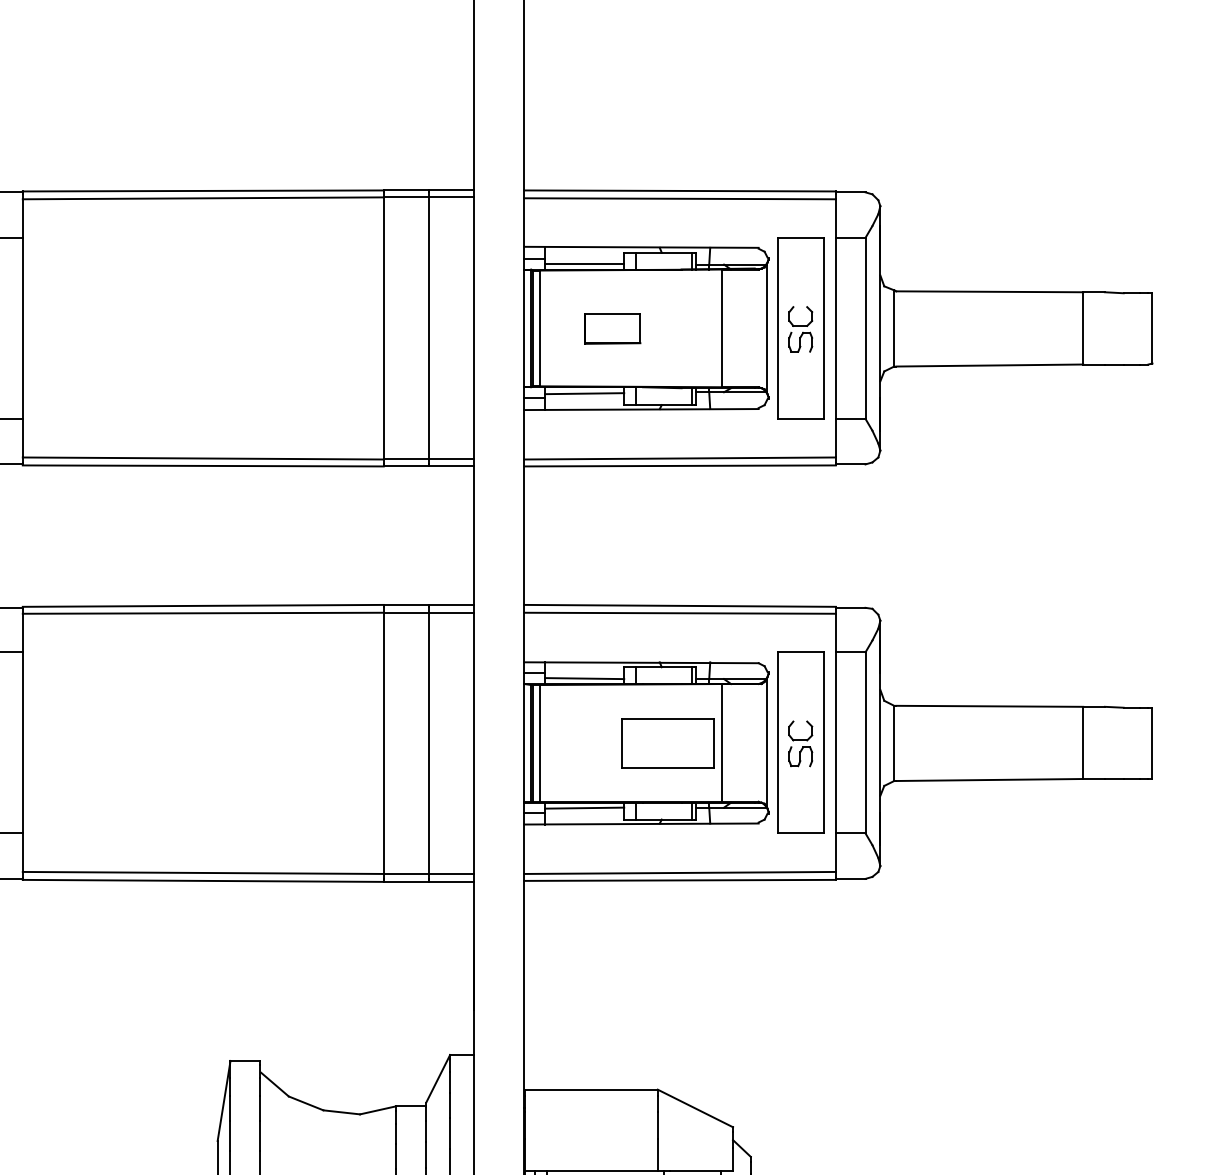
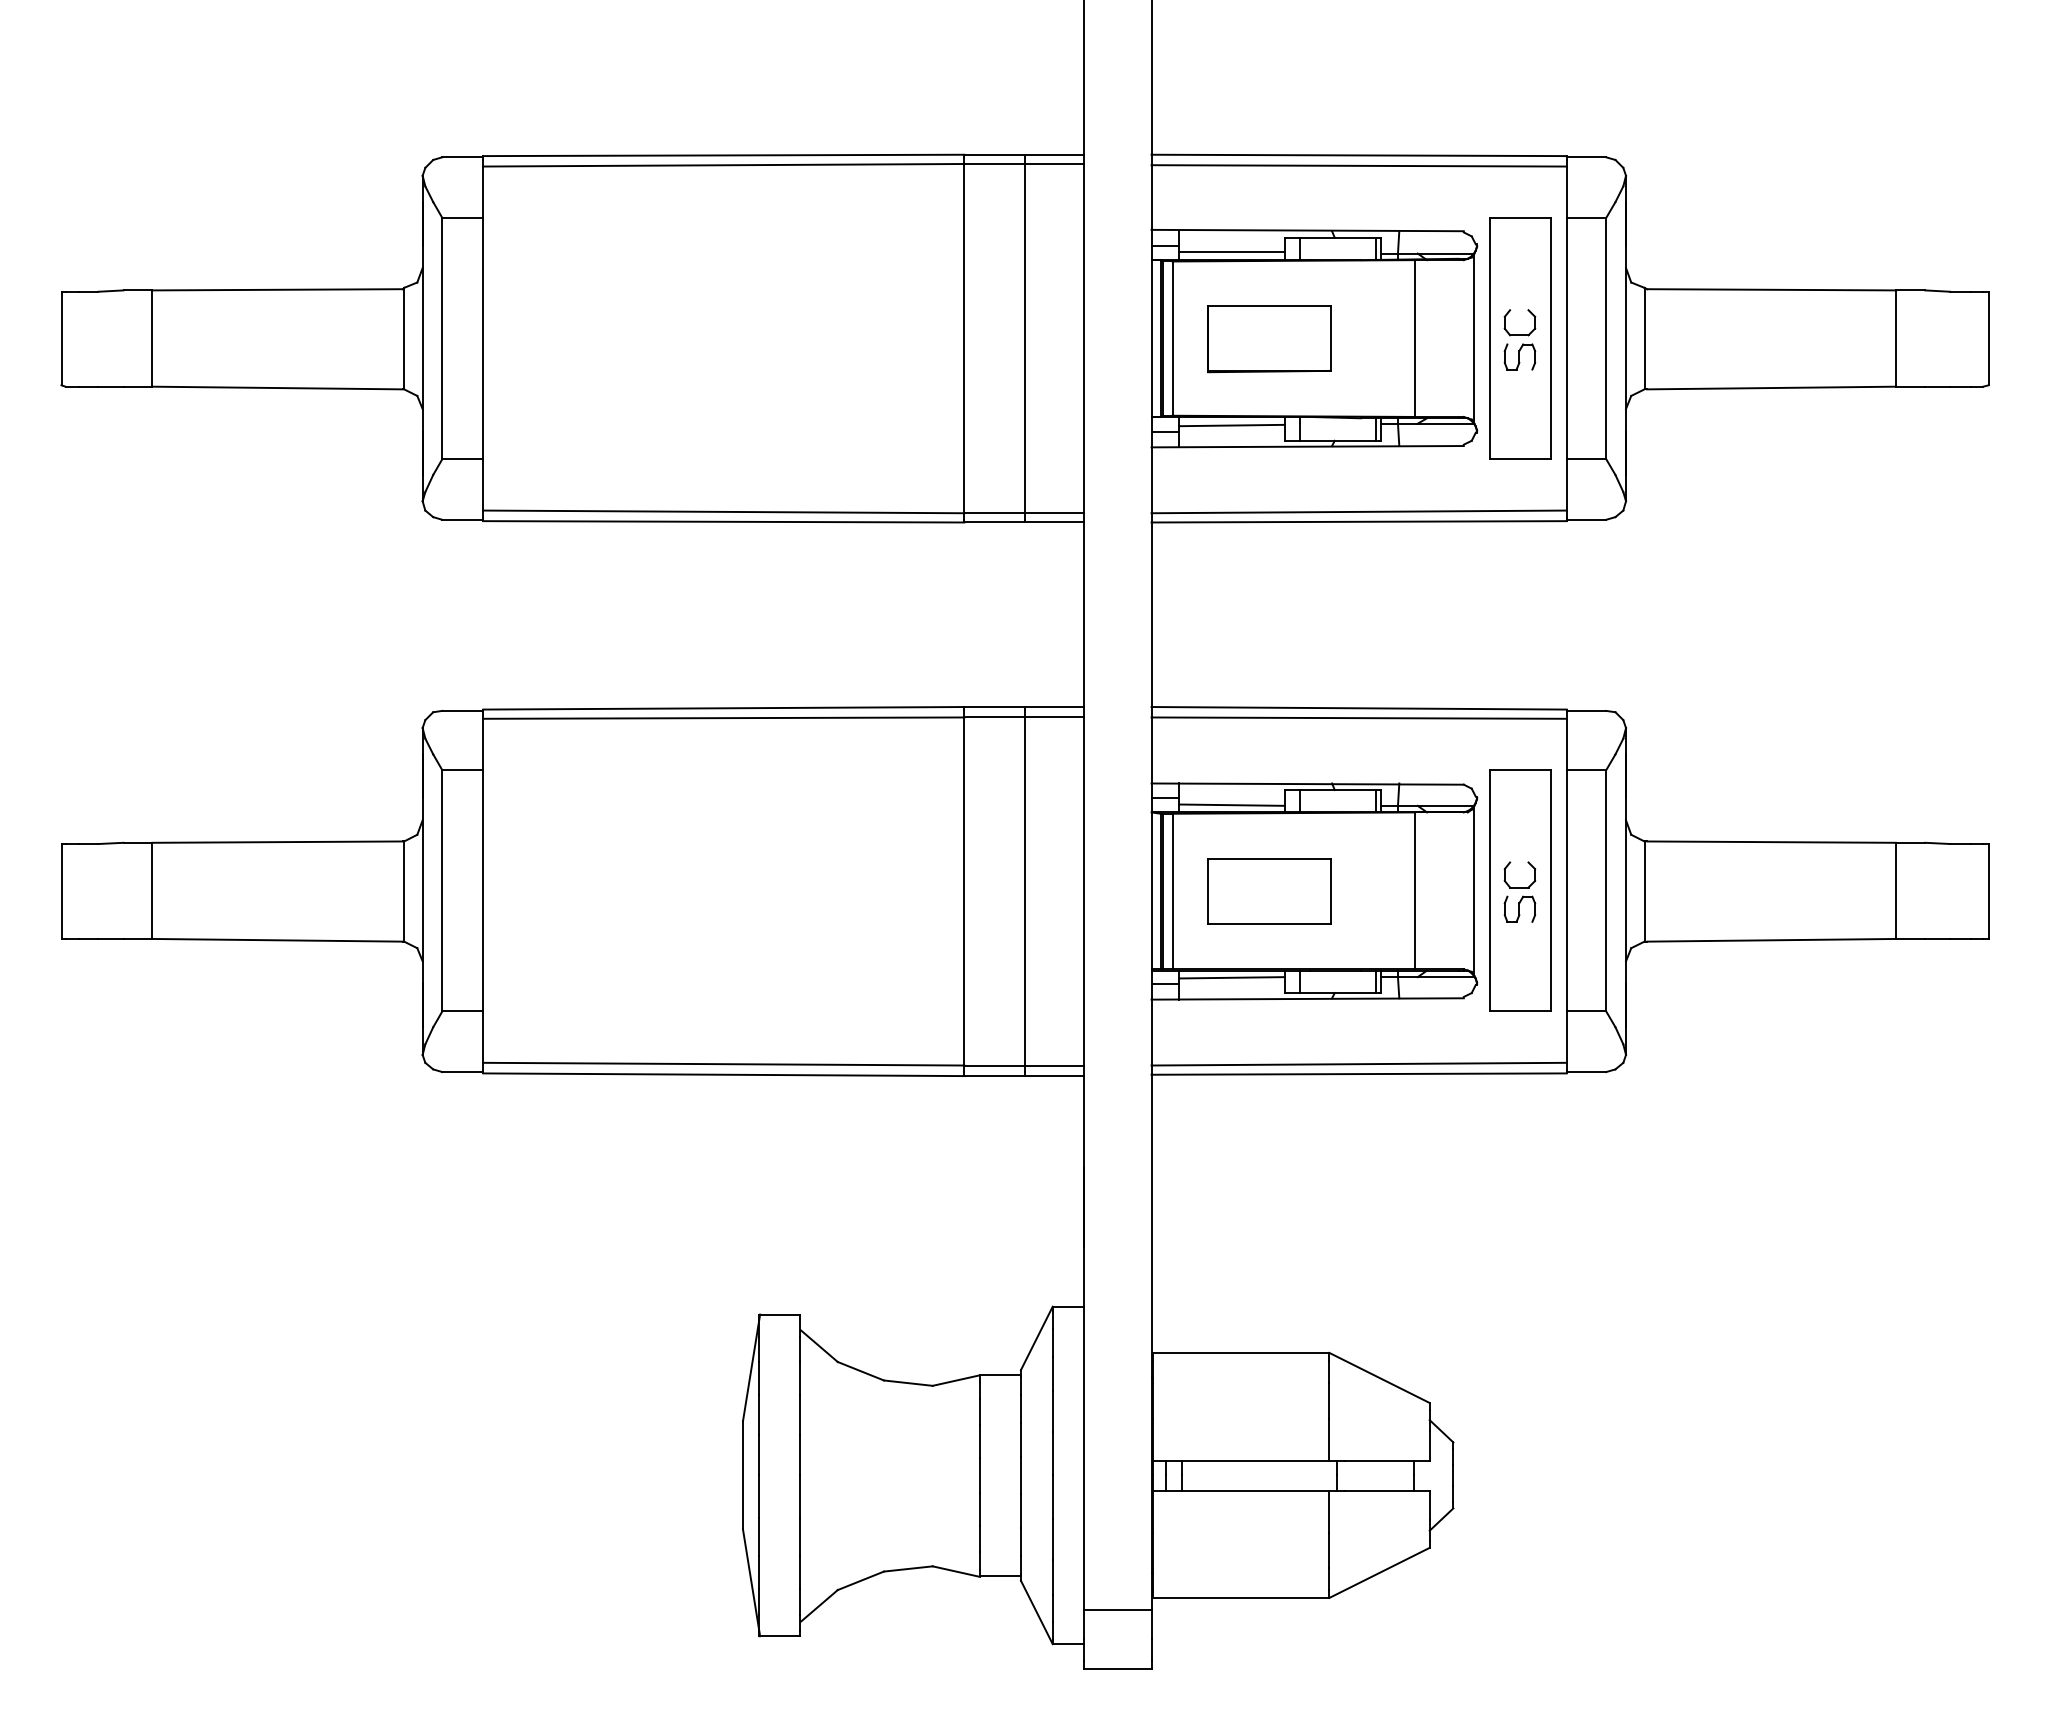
part: (612, 329) -> (1269, 339), size x1.67
part: (667, 743) -> (1269, 891), moved

